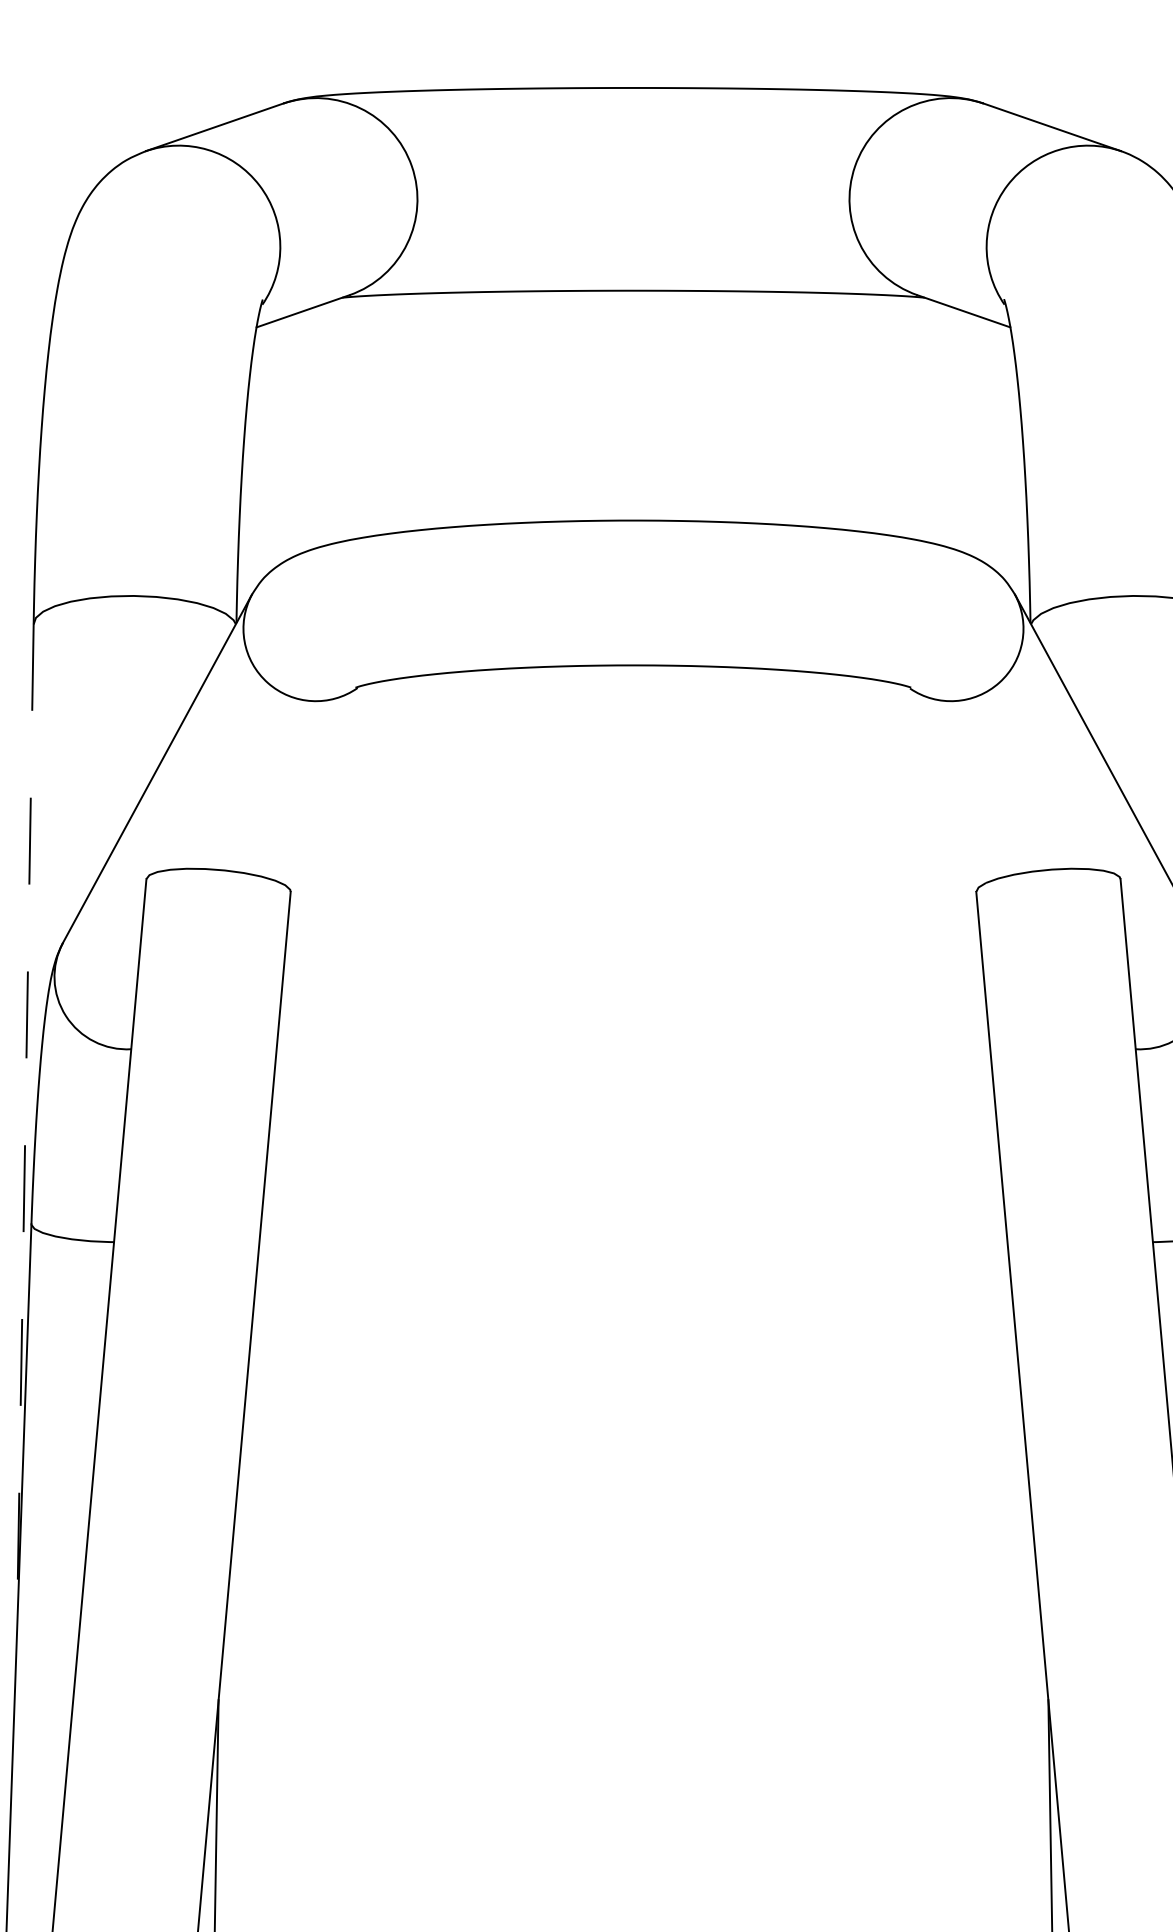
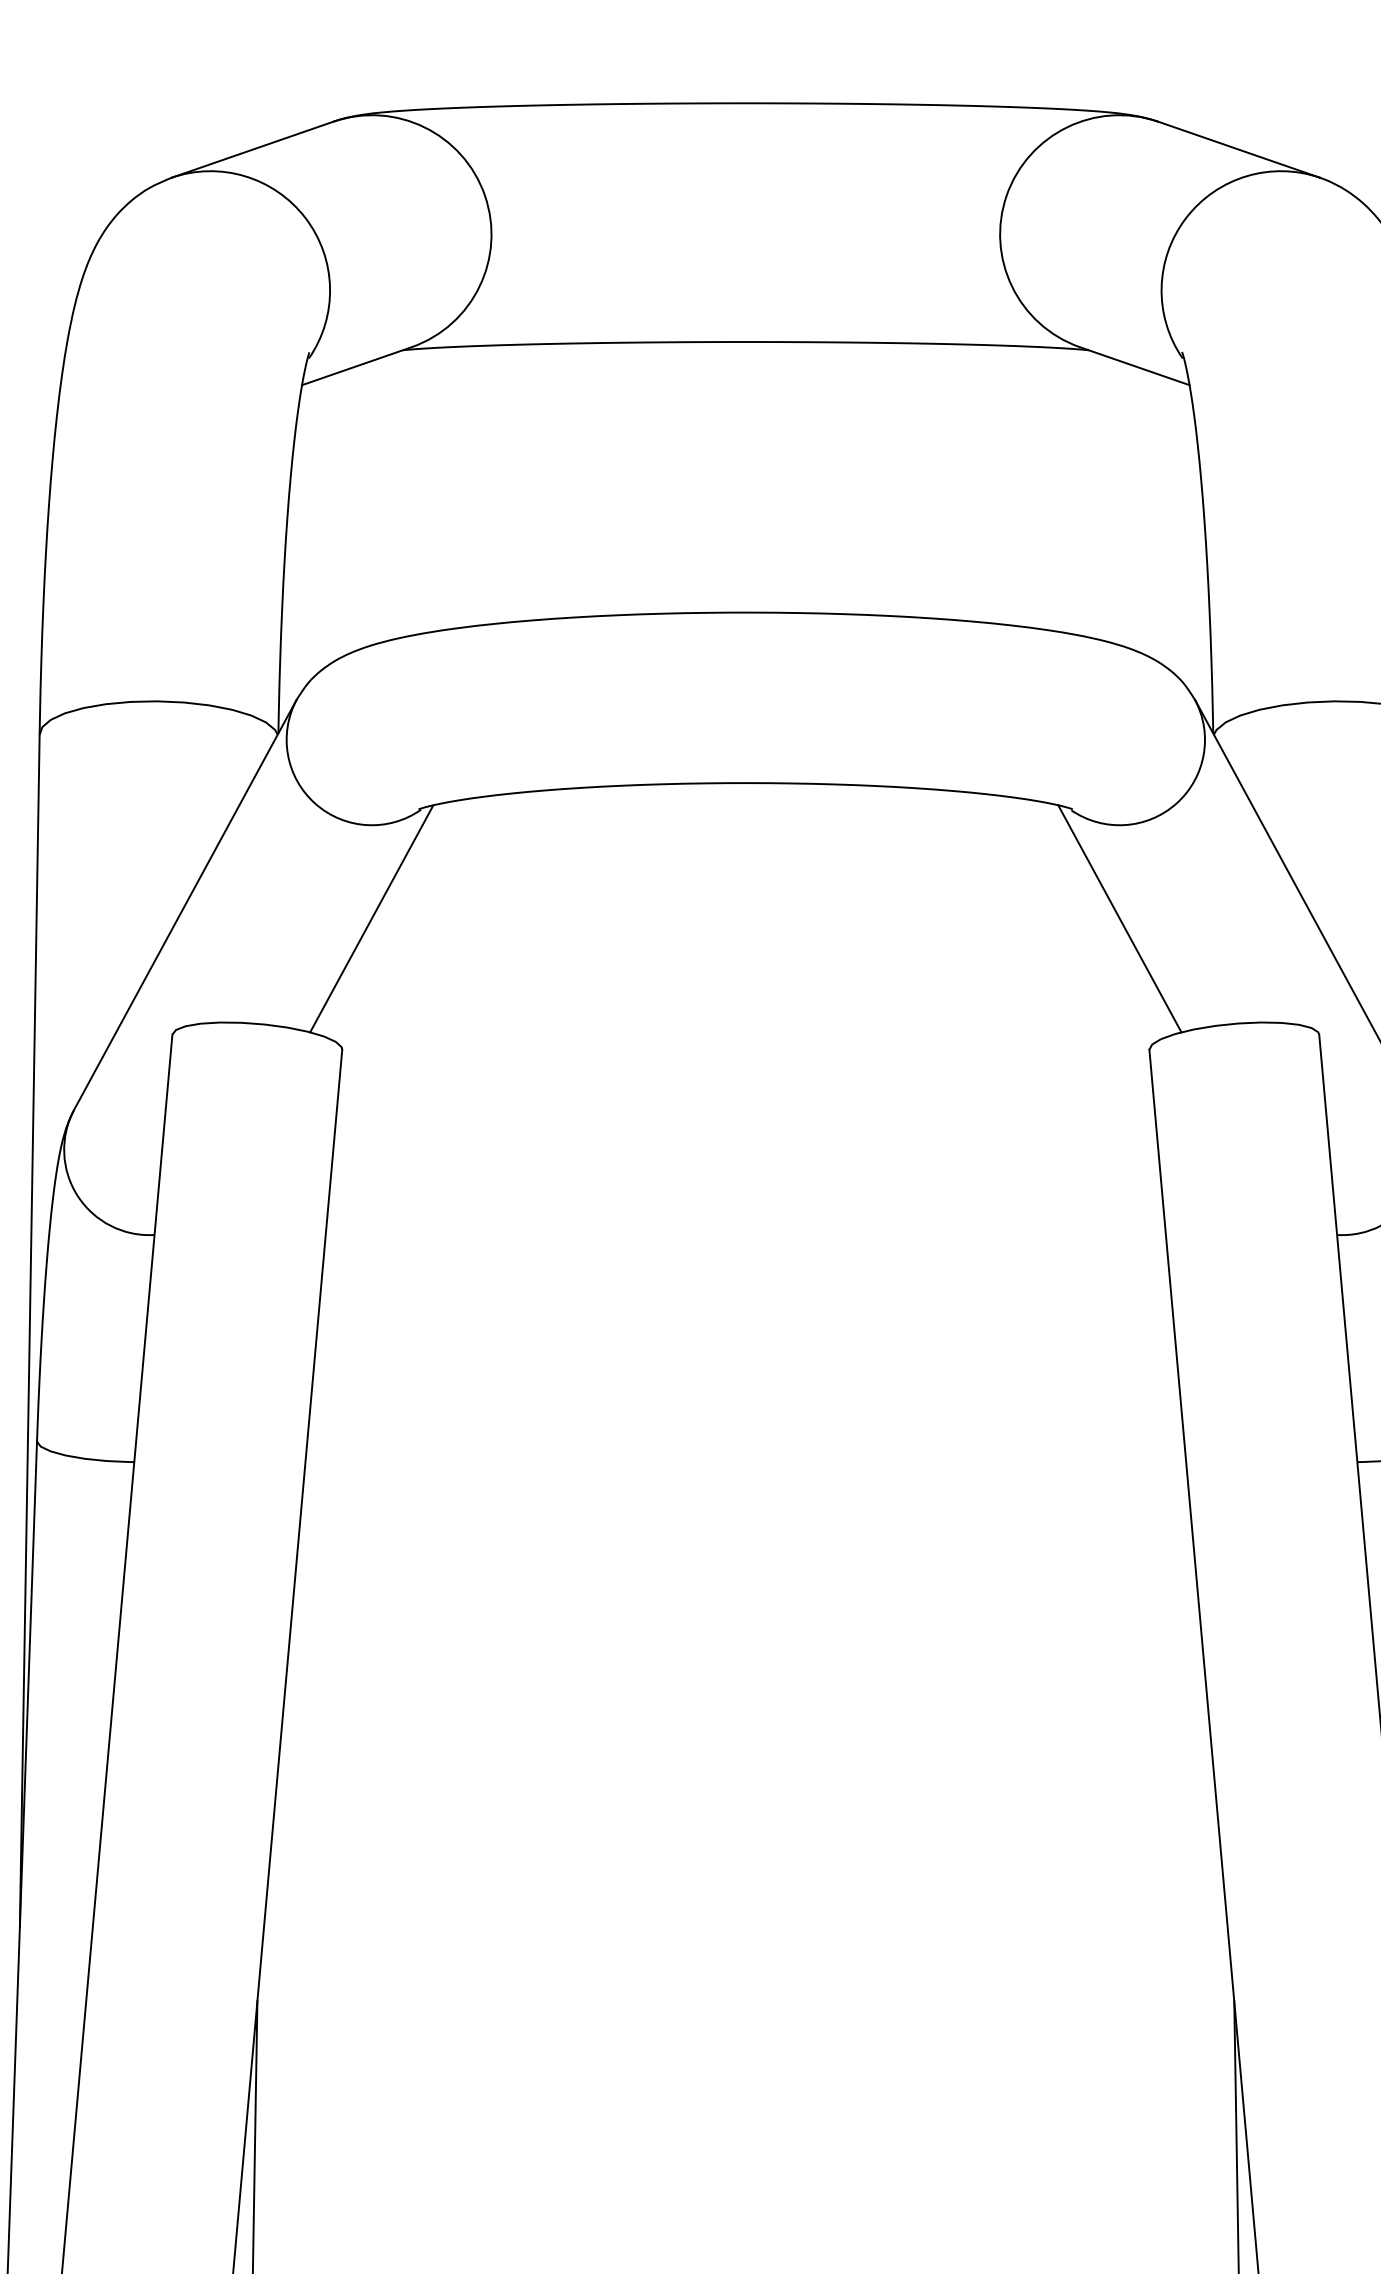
line: (315, 780) -> (371, 918), added
line: (950, 780) -> (1119, 918), added
line: (25, 1130) -> (30, 1330), dashed -> solid

